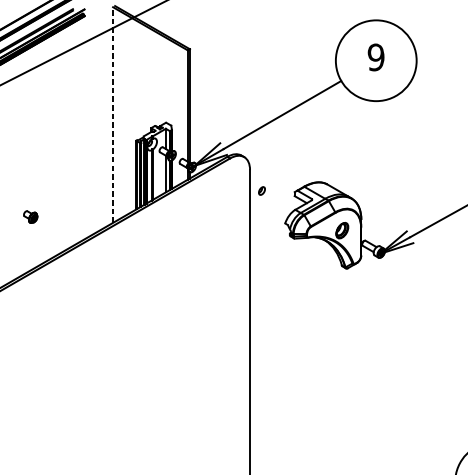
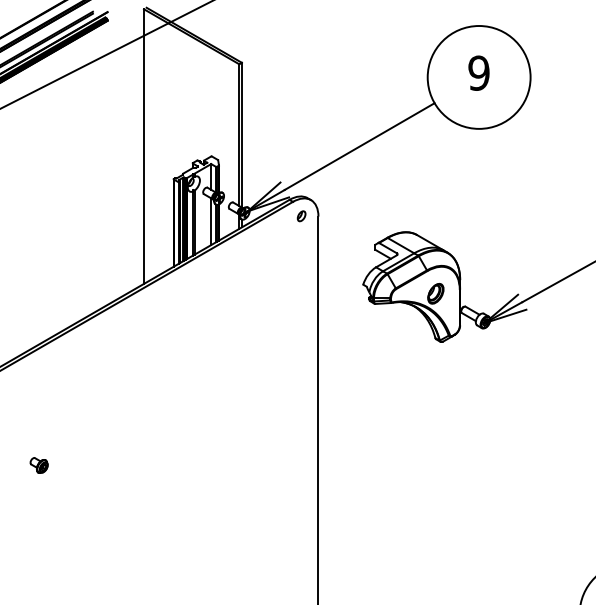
line: (113, 114) -> (144, 146), dashed -> solid
part: (261, 191) -> (301, 216), moved
part: (30, 217) -> (38, 465), moved

